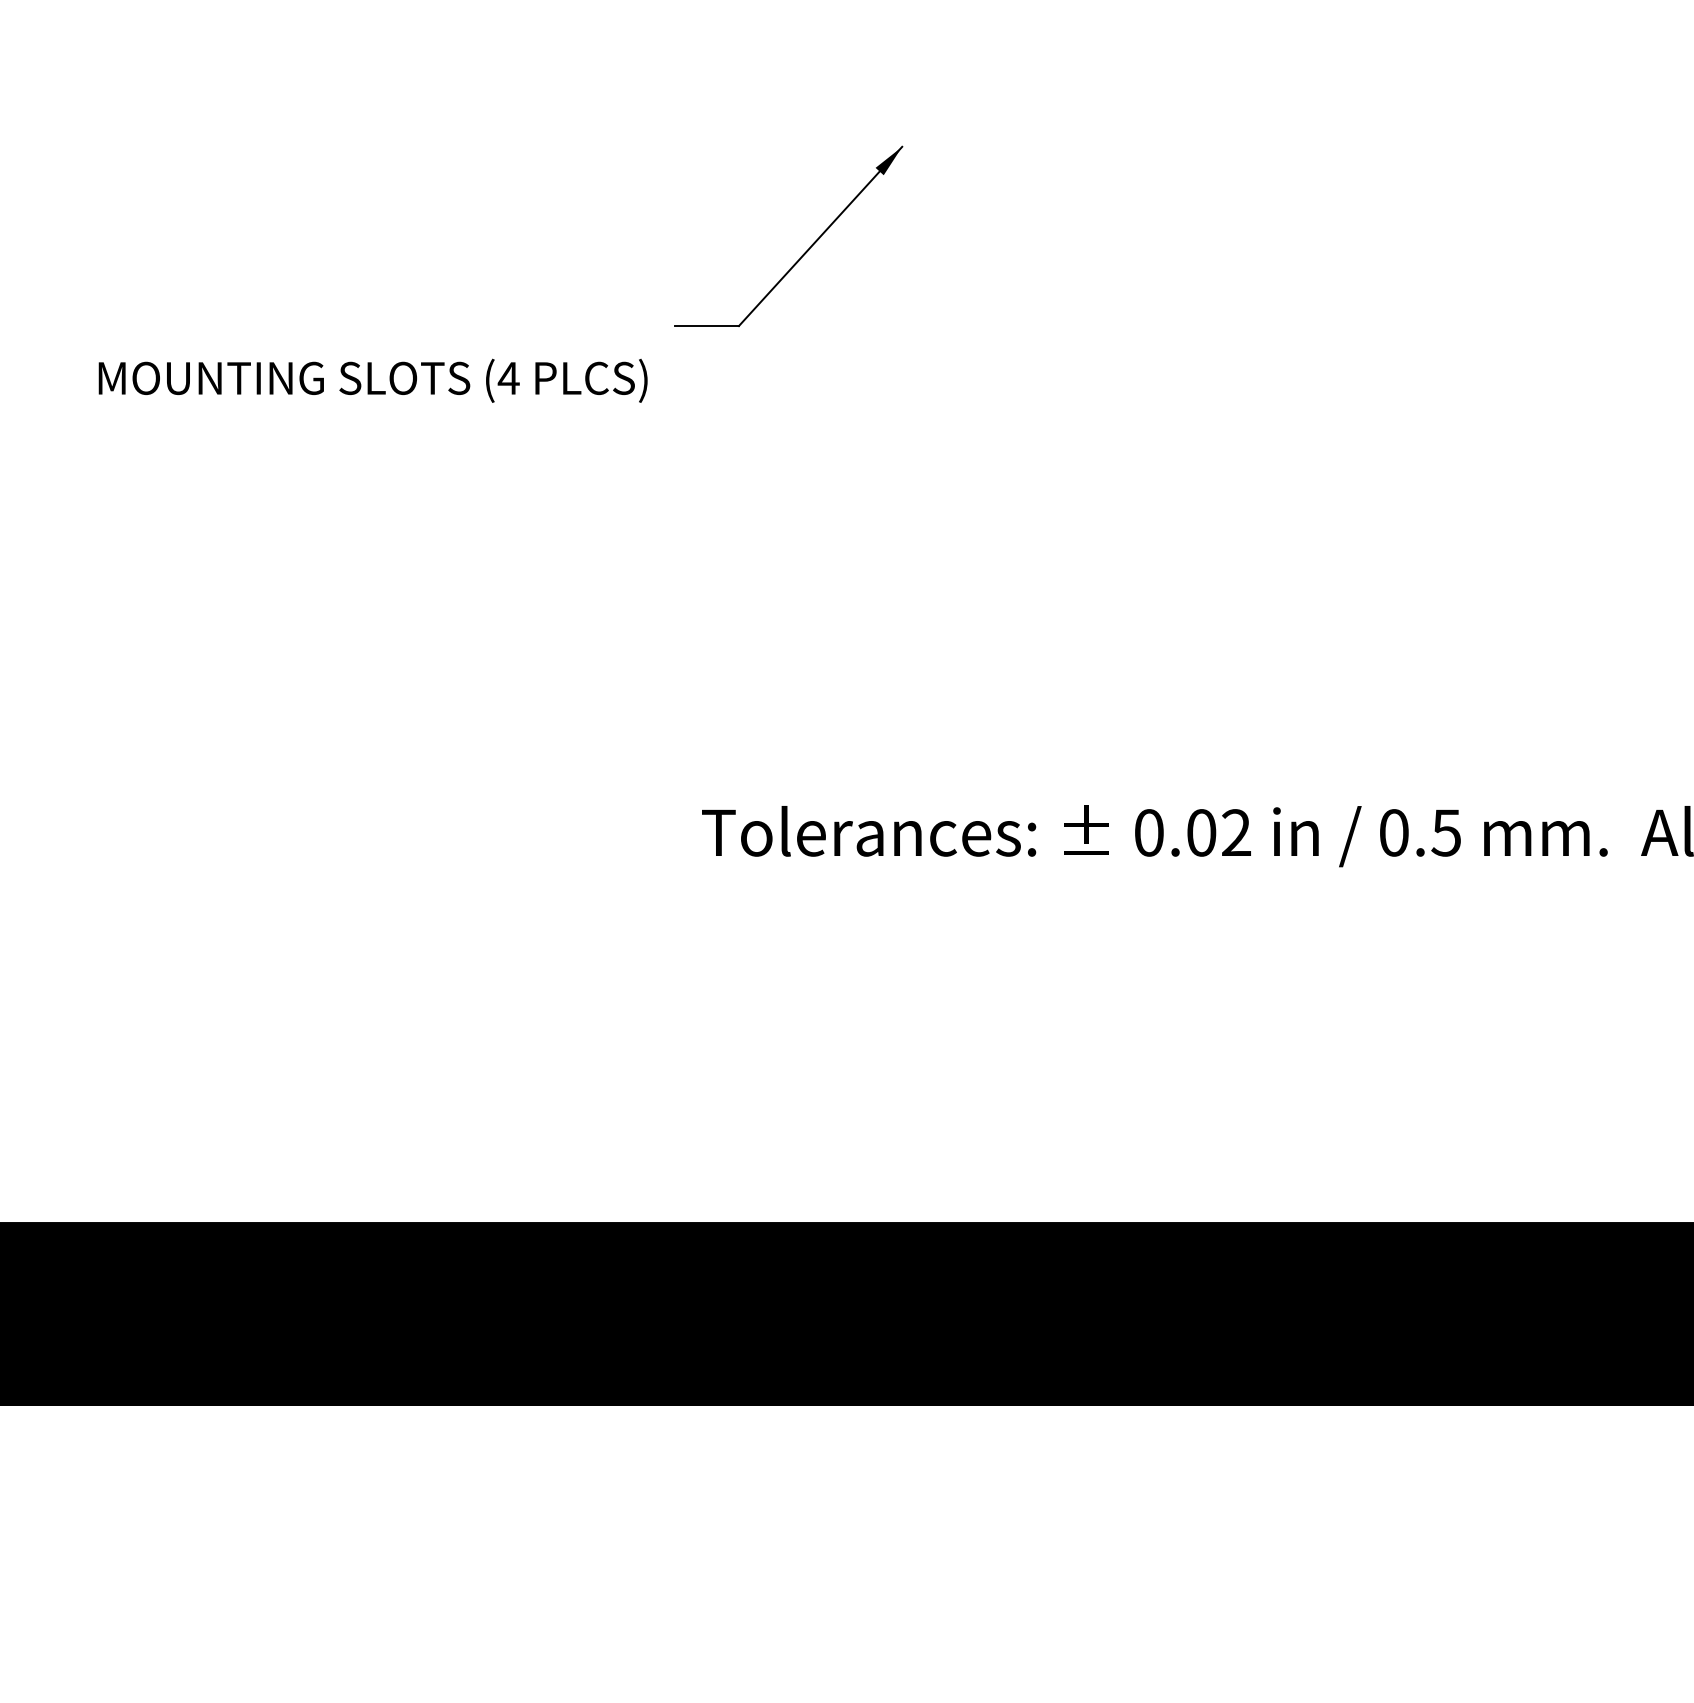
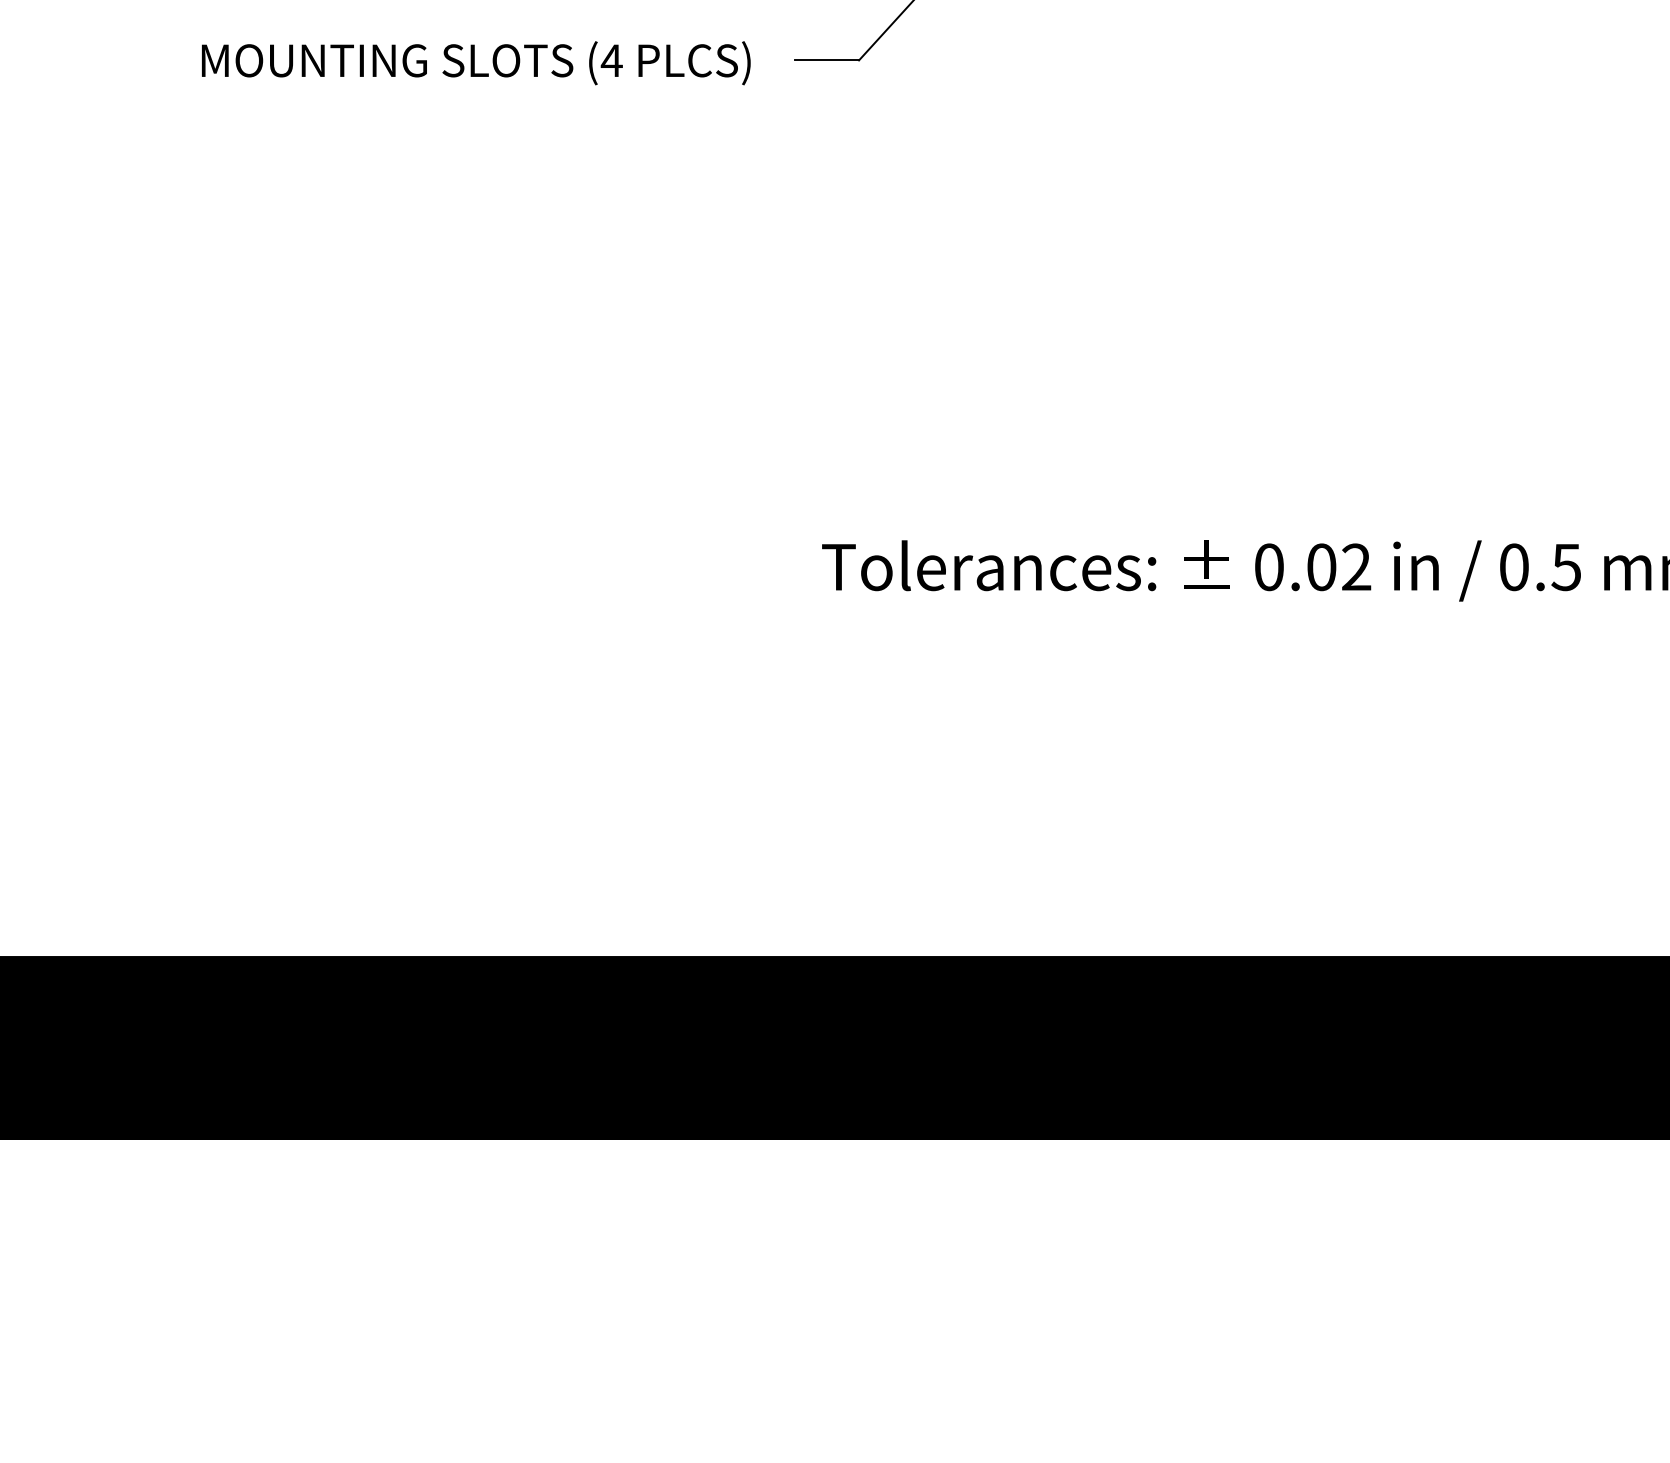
text: (372, 380) -> (475, 62), moved

